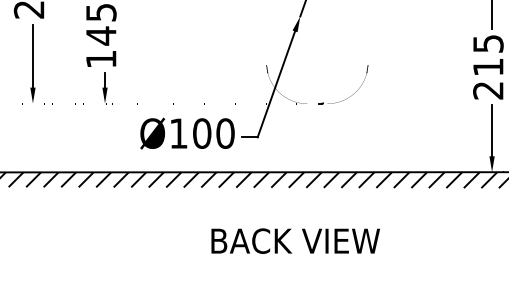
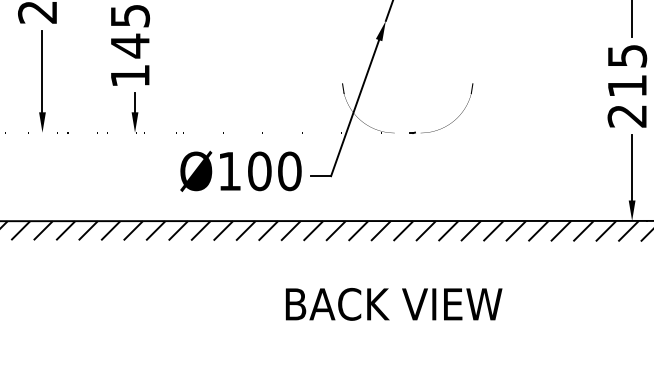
text: (295, 240) -> (393, 303), moved

